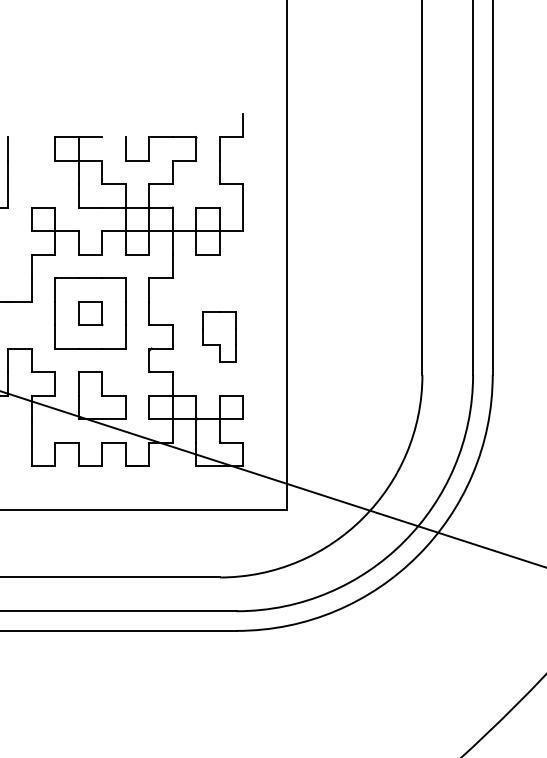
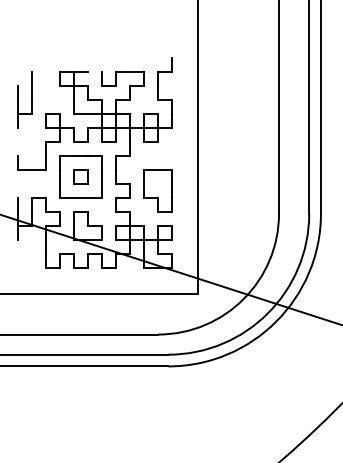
part: (218, 336) -> (157, 190), size x1.43

